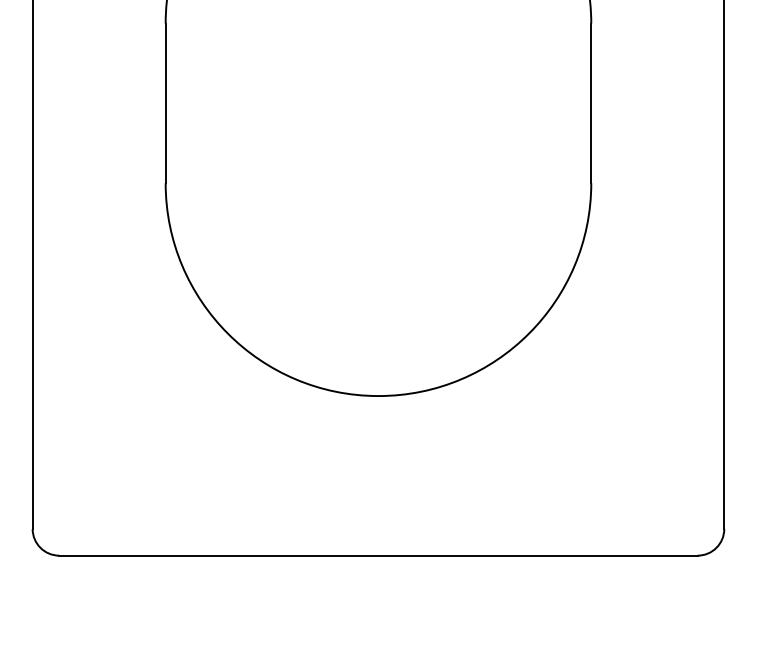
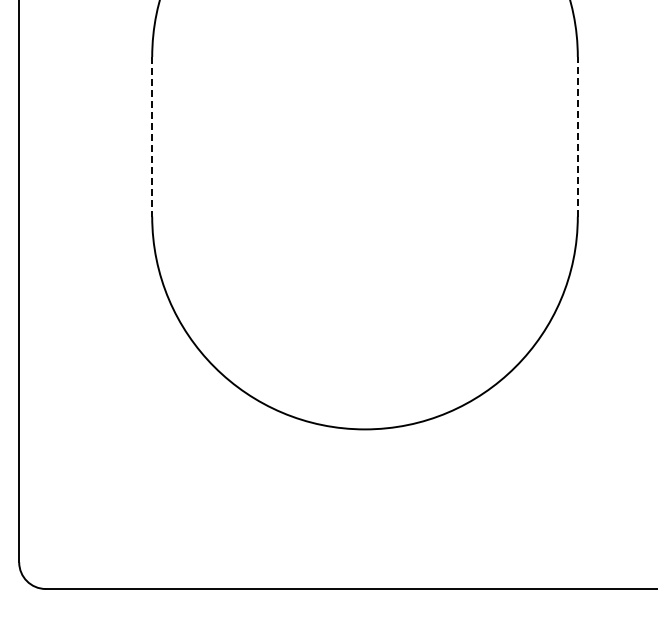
line: (165, 103) -> (152, 136), solid -> dashed
line: (591, 103) -> (578, 136), solid -> dashed

